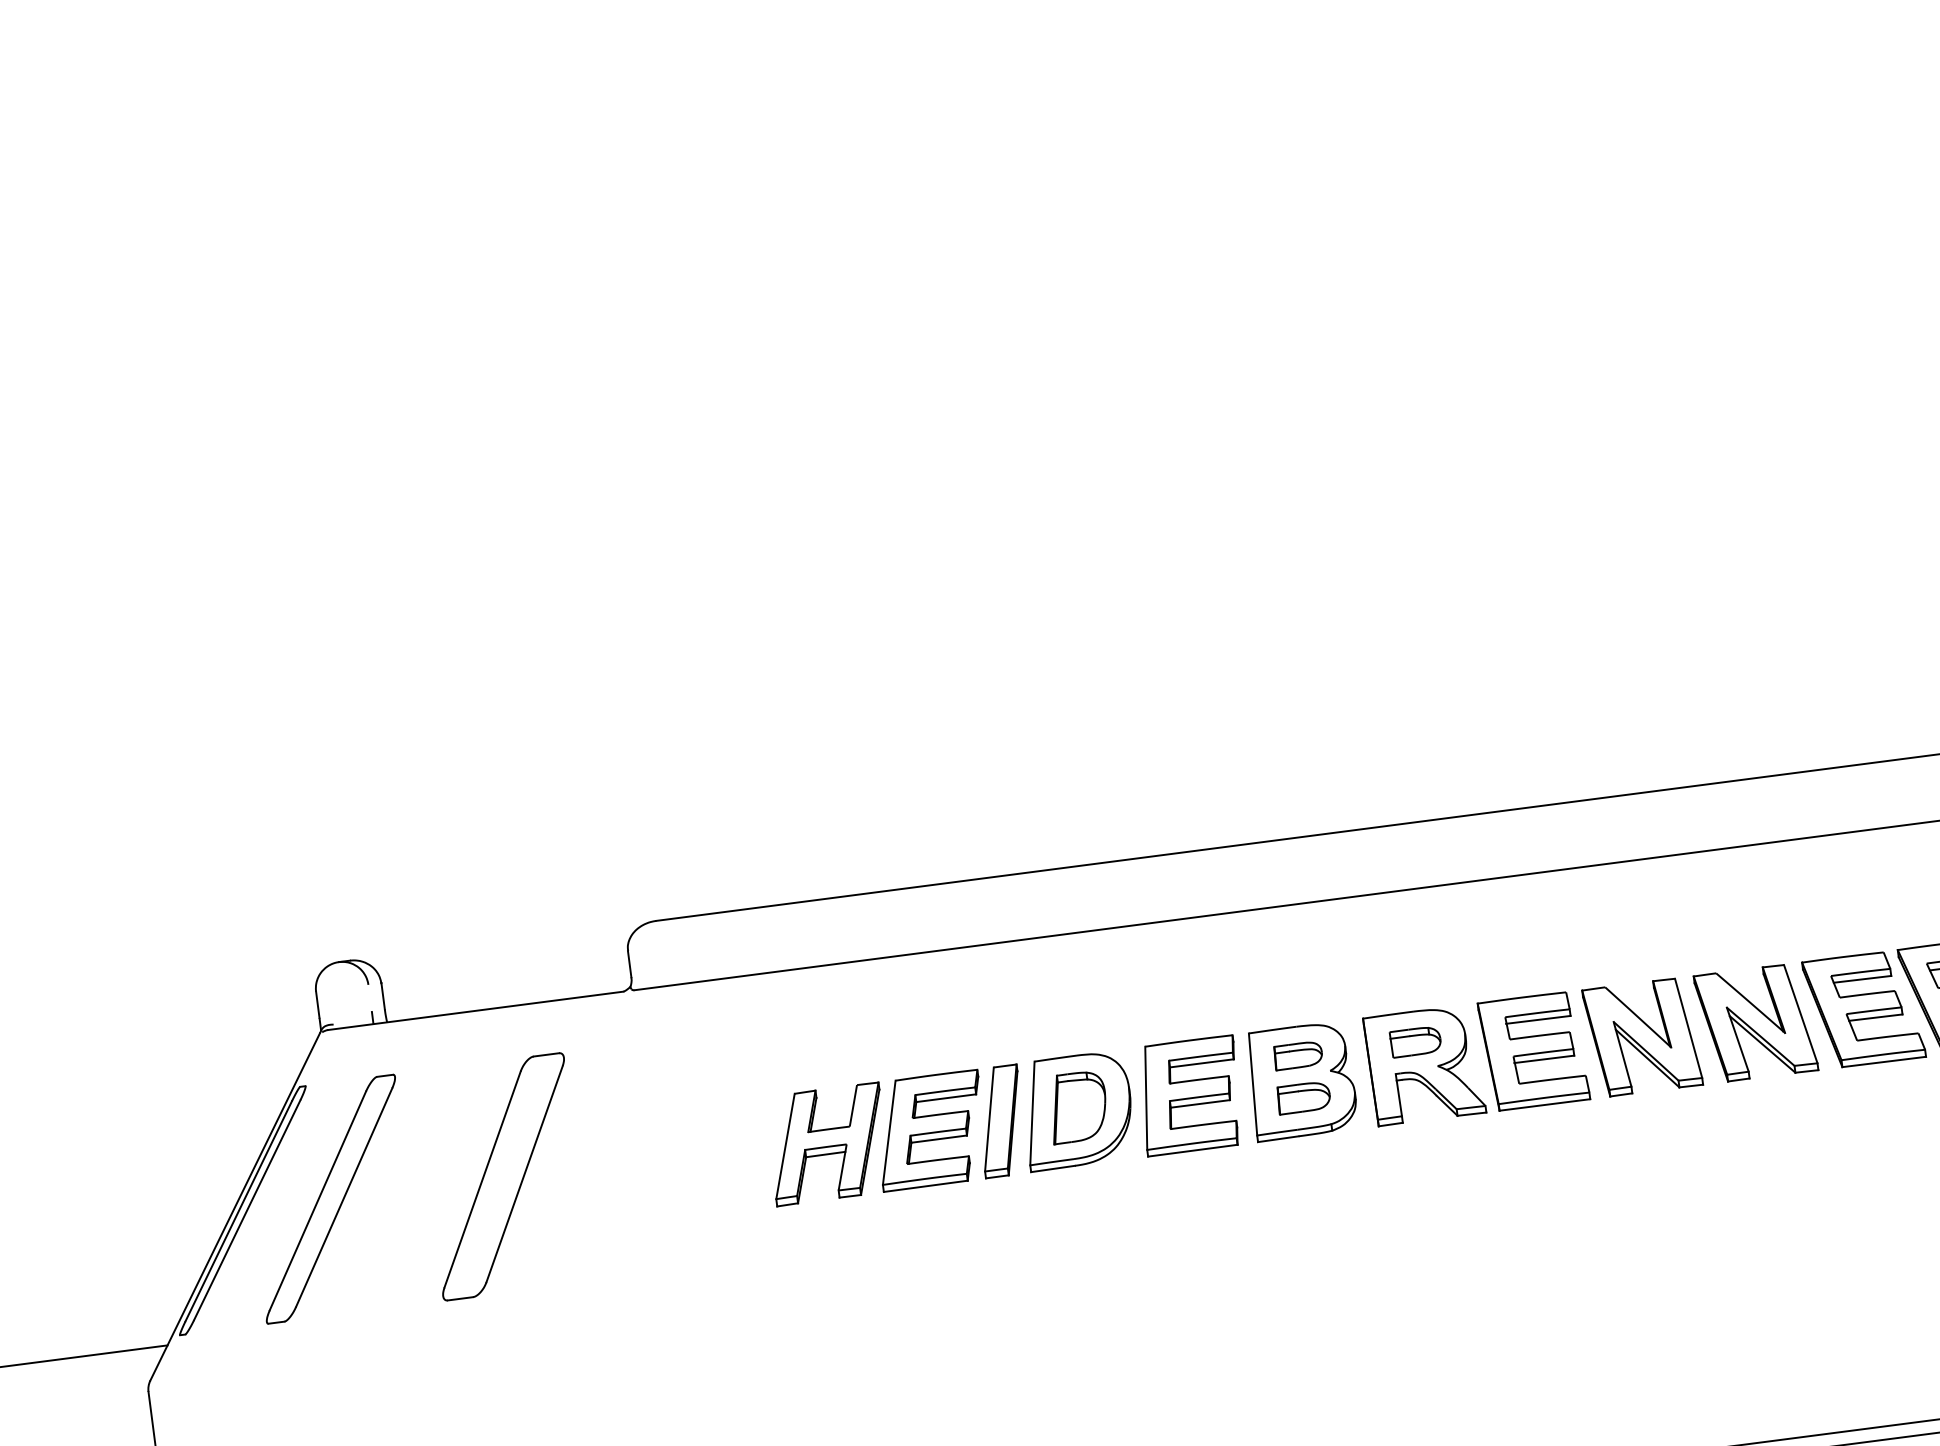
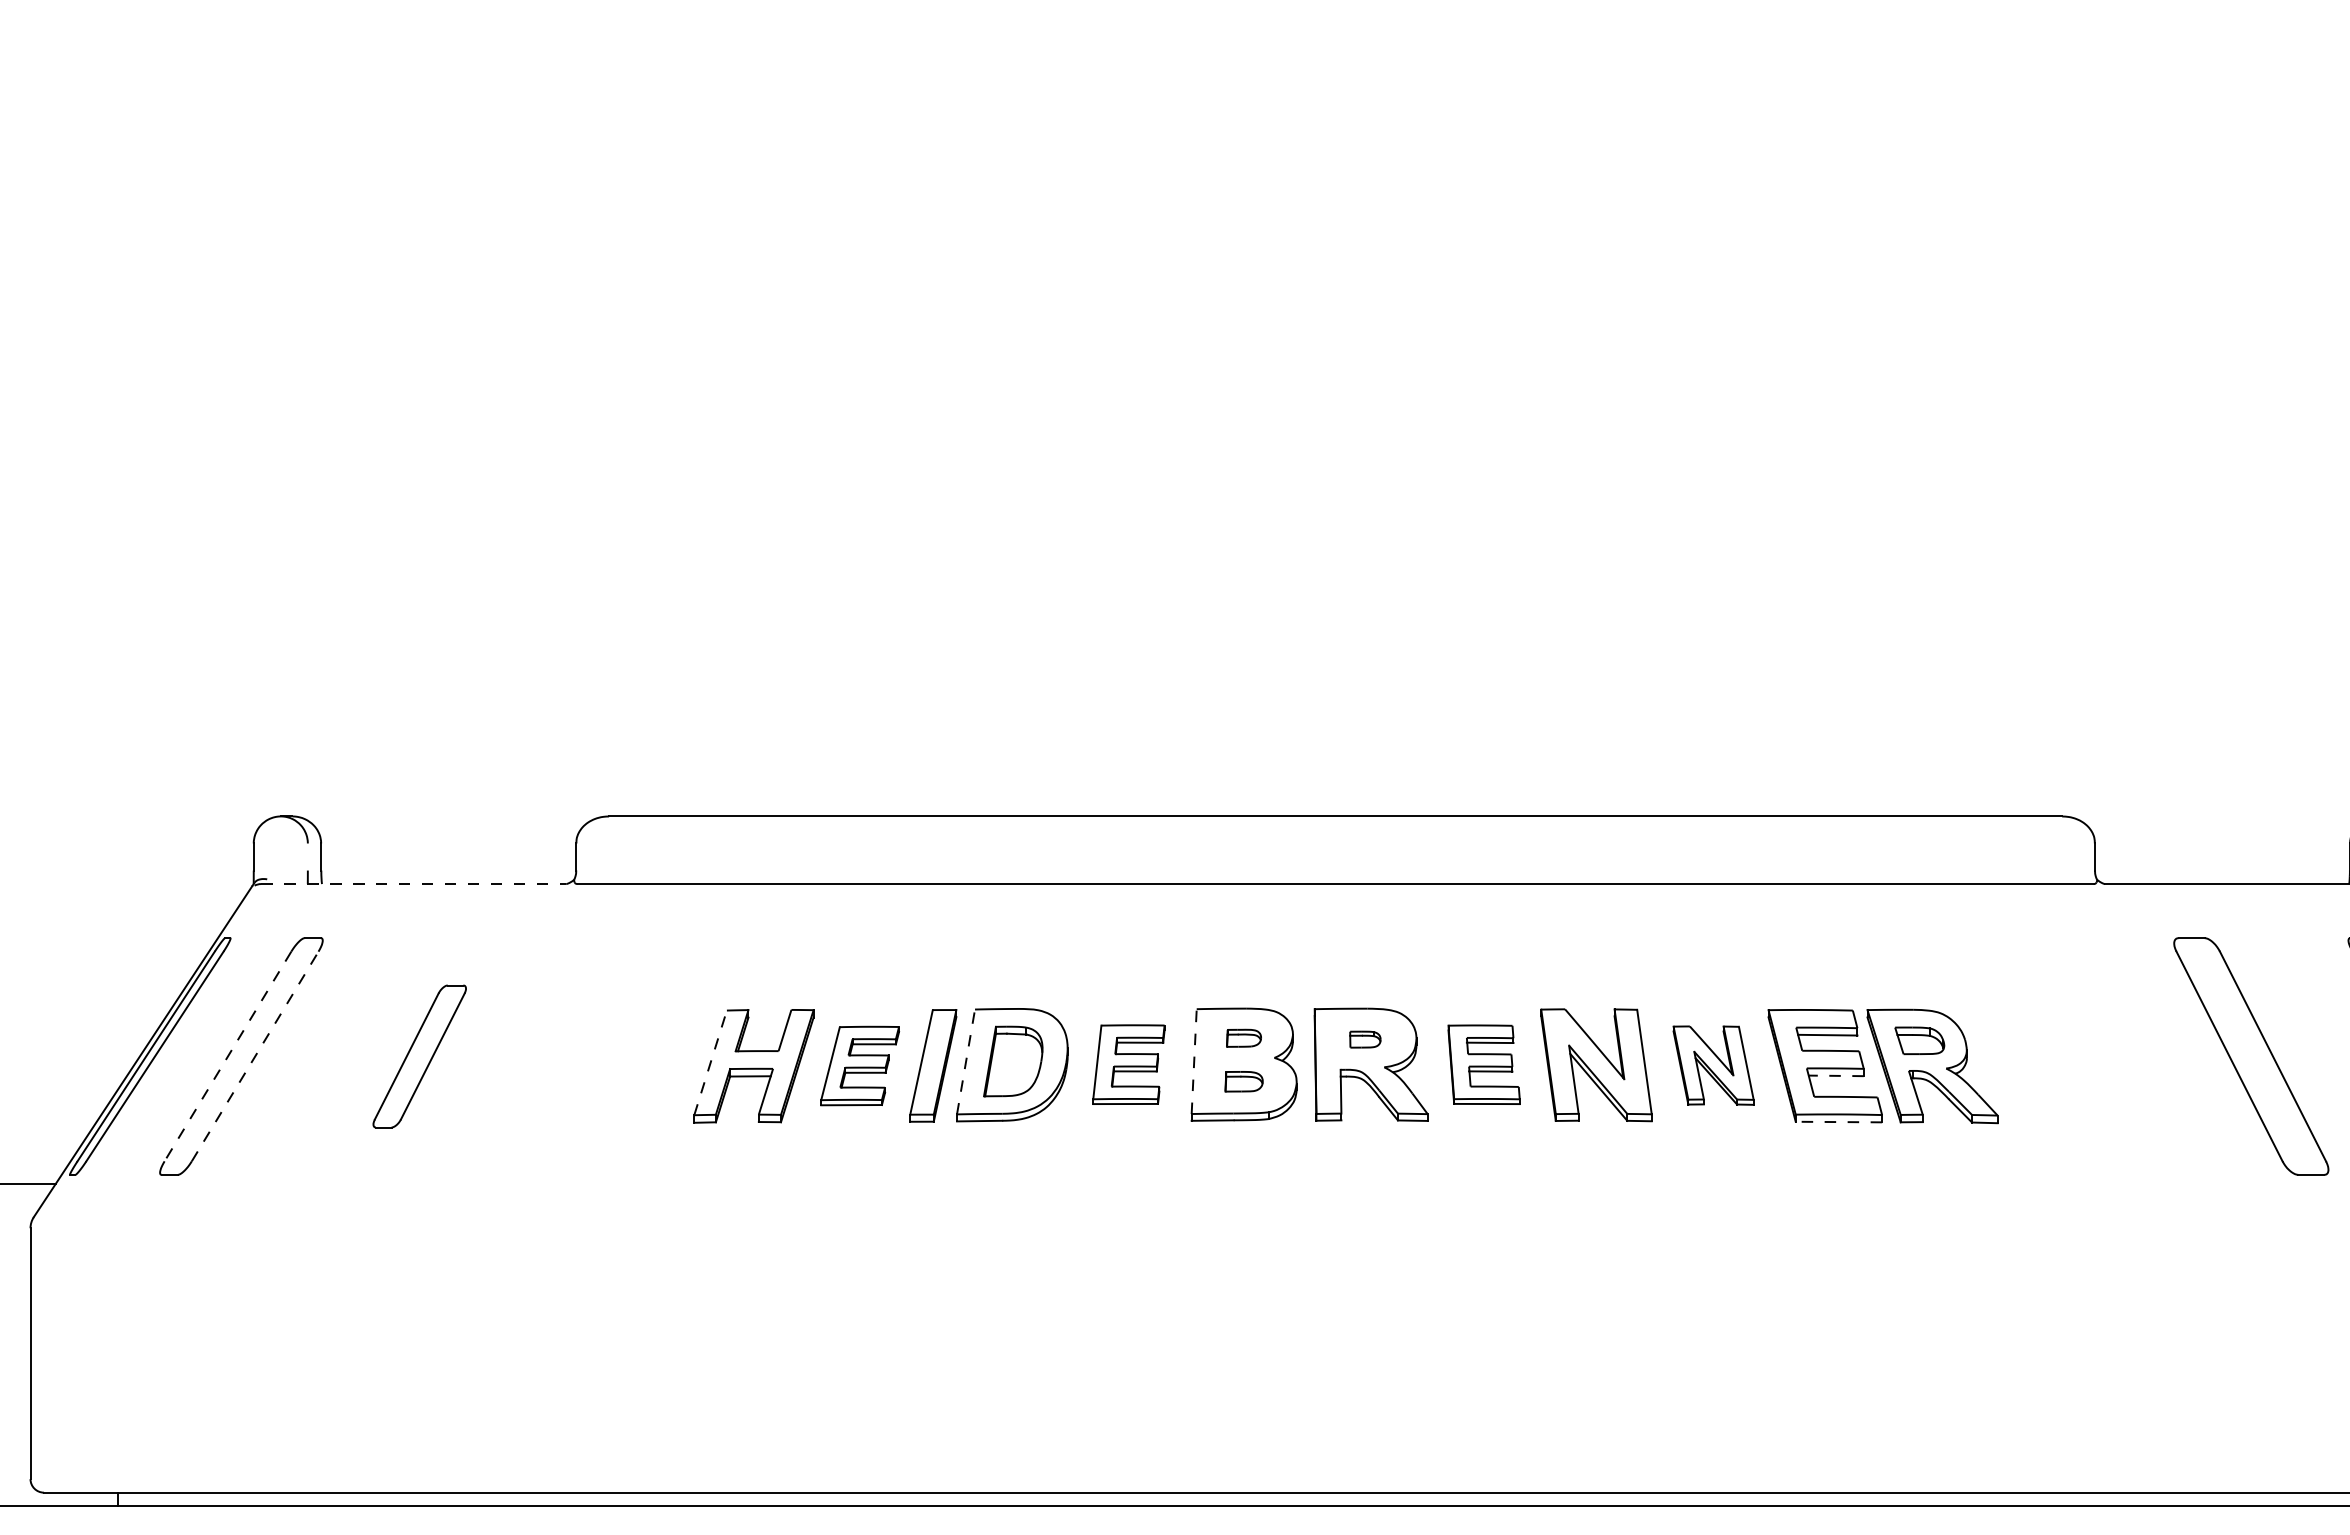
line: (475, 1011) -> (413, 884), solid -> dashed
line: (1876, 1017) -> (1836, 1075), solid -> dashed
part: (1755, 1023) -> (1713, 1065), size x0.7
part: (1415, 1041) -> (1365, 1039), size x0.6
part: (1533, 1050) -> (1483, 1064), size x0.7
part: (1297, 1055) -> (1243, 1038), size x0.7
line: (1883, 1062) -> (1838, 1122), solid -> dashed
line: (1253, 1084) -> (1194, 1061), solid -> dashed
part: (1189, 1095) -> (1128, 1064), size x0.7
part: (1303, 1097) -> (1243, 1081), size x0.7
line: (1032, 1112) -> (966, 1061), solid -> dashed
part: (929, 1130) -> (859, 1065), size x0.7
line: (785, 1146) -> (710, 1062), solid -> dashed
part: (503, 1176) -> (419, 1056), size x0.6
line: (344, 1197) -> (255, 1056), solid -> dashed
line: (317, 1200) -> (227, 1056), solid -> dashed

